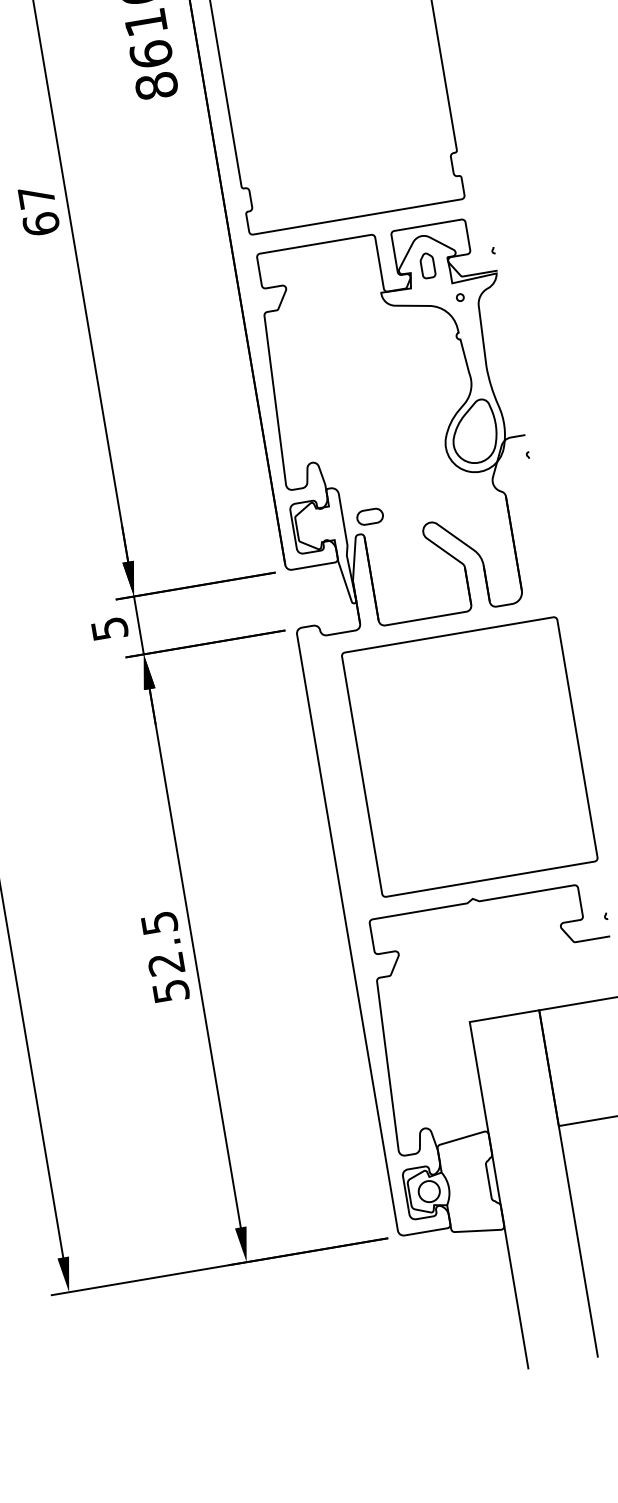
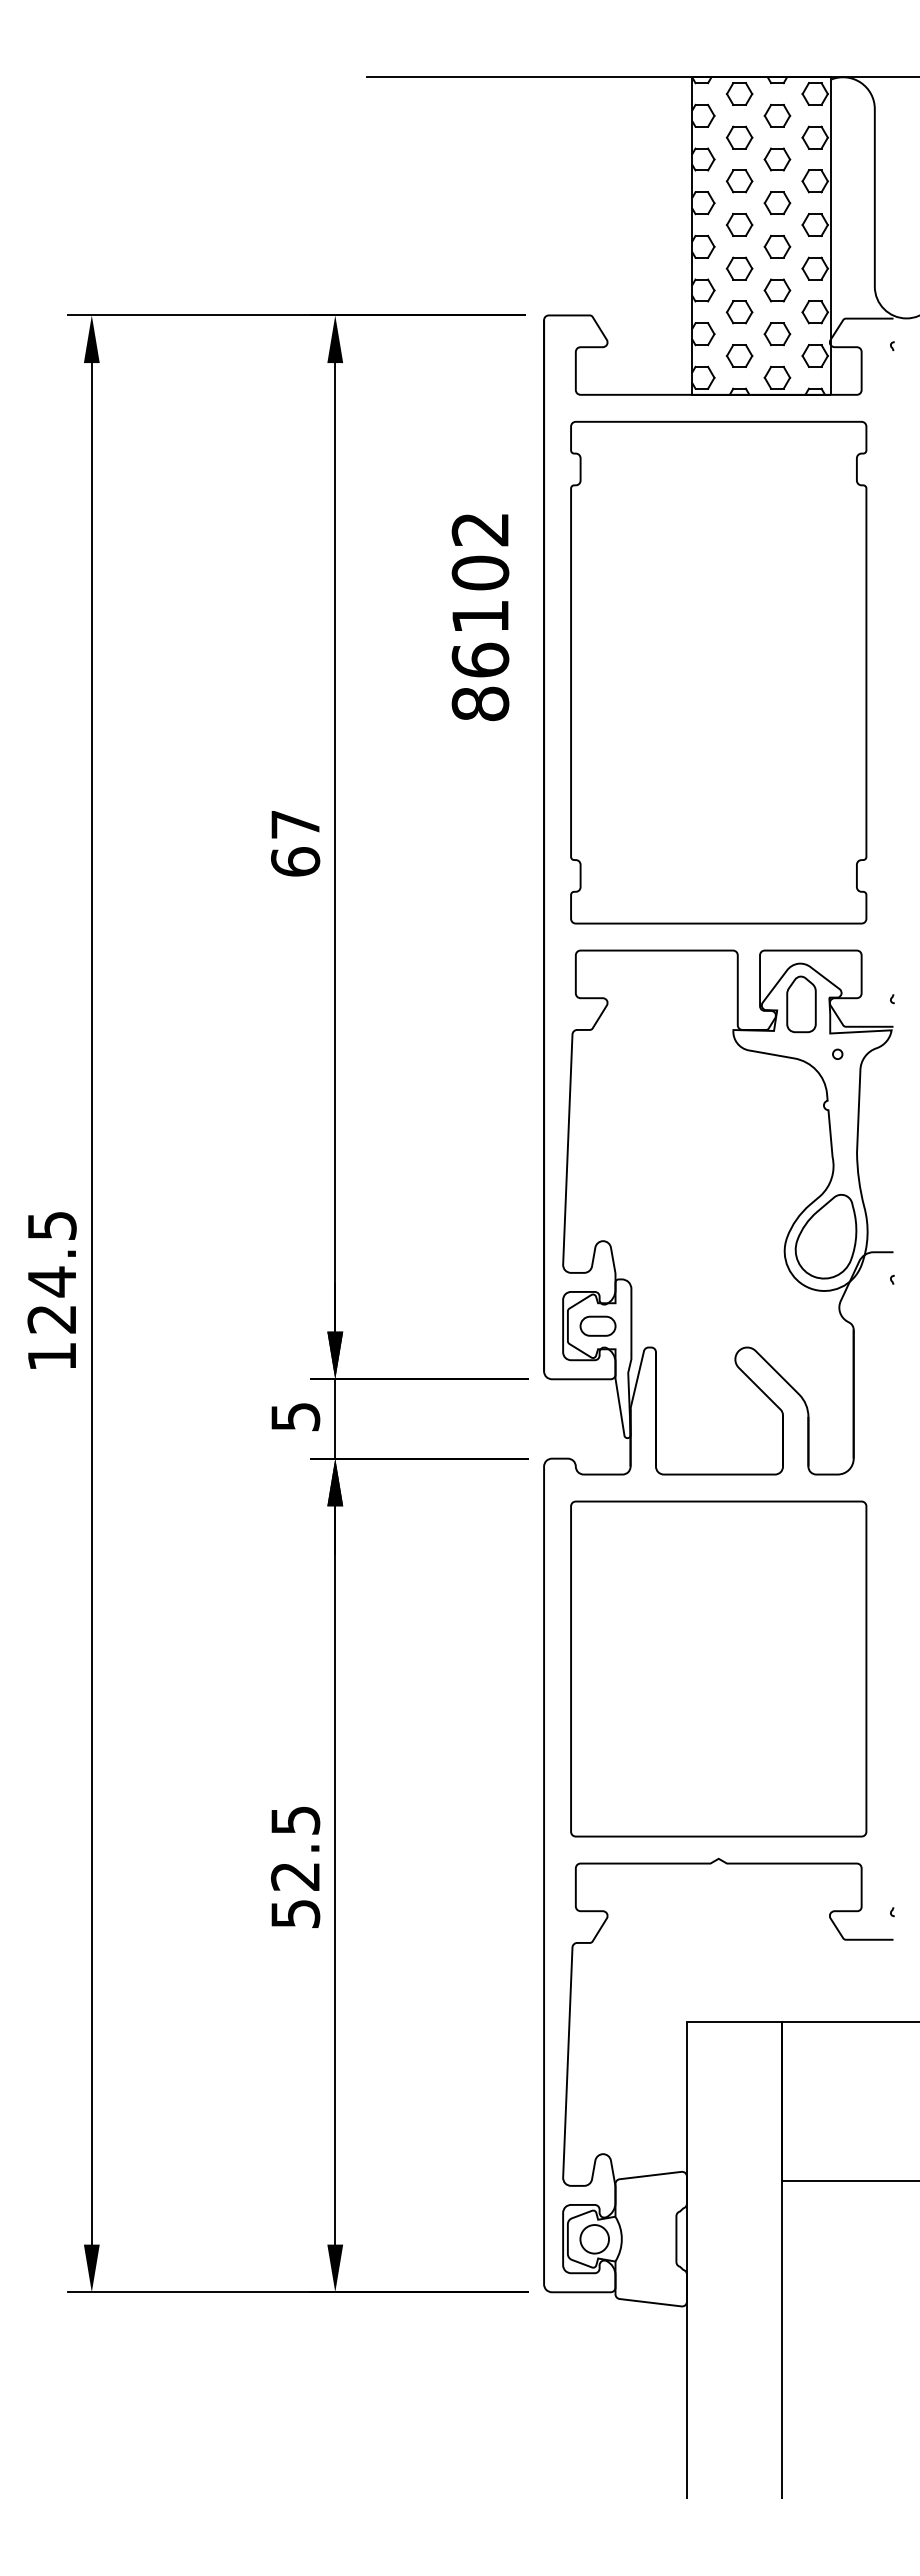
part: (427, 265) -> (801, 1004), size x1.67
part: (369, 516) -> (597, 1325), moved
part: (469, 756) -> (718, 1668), moved

